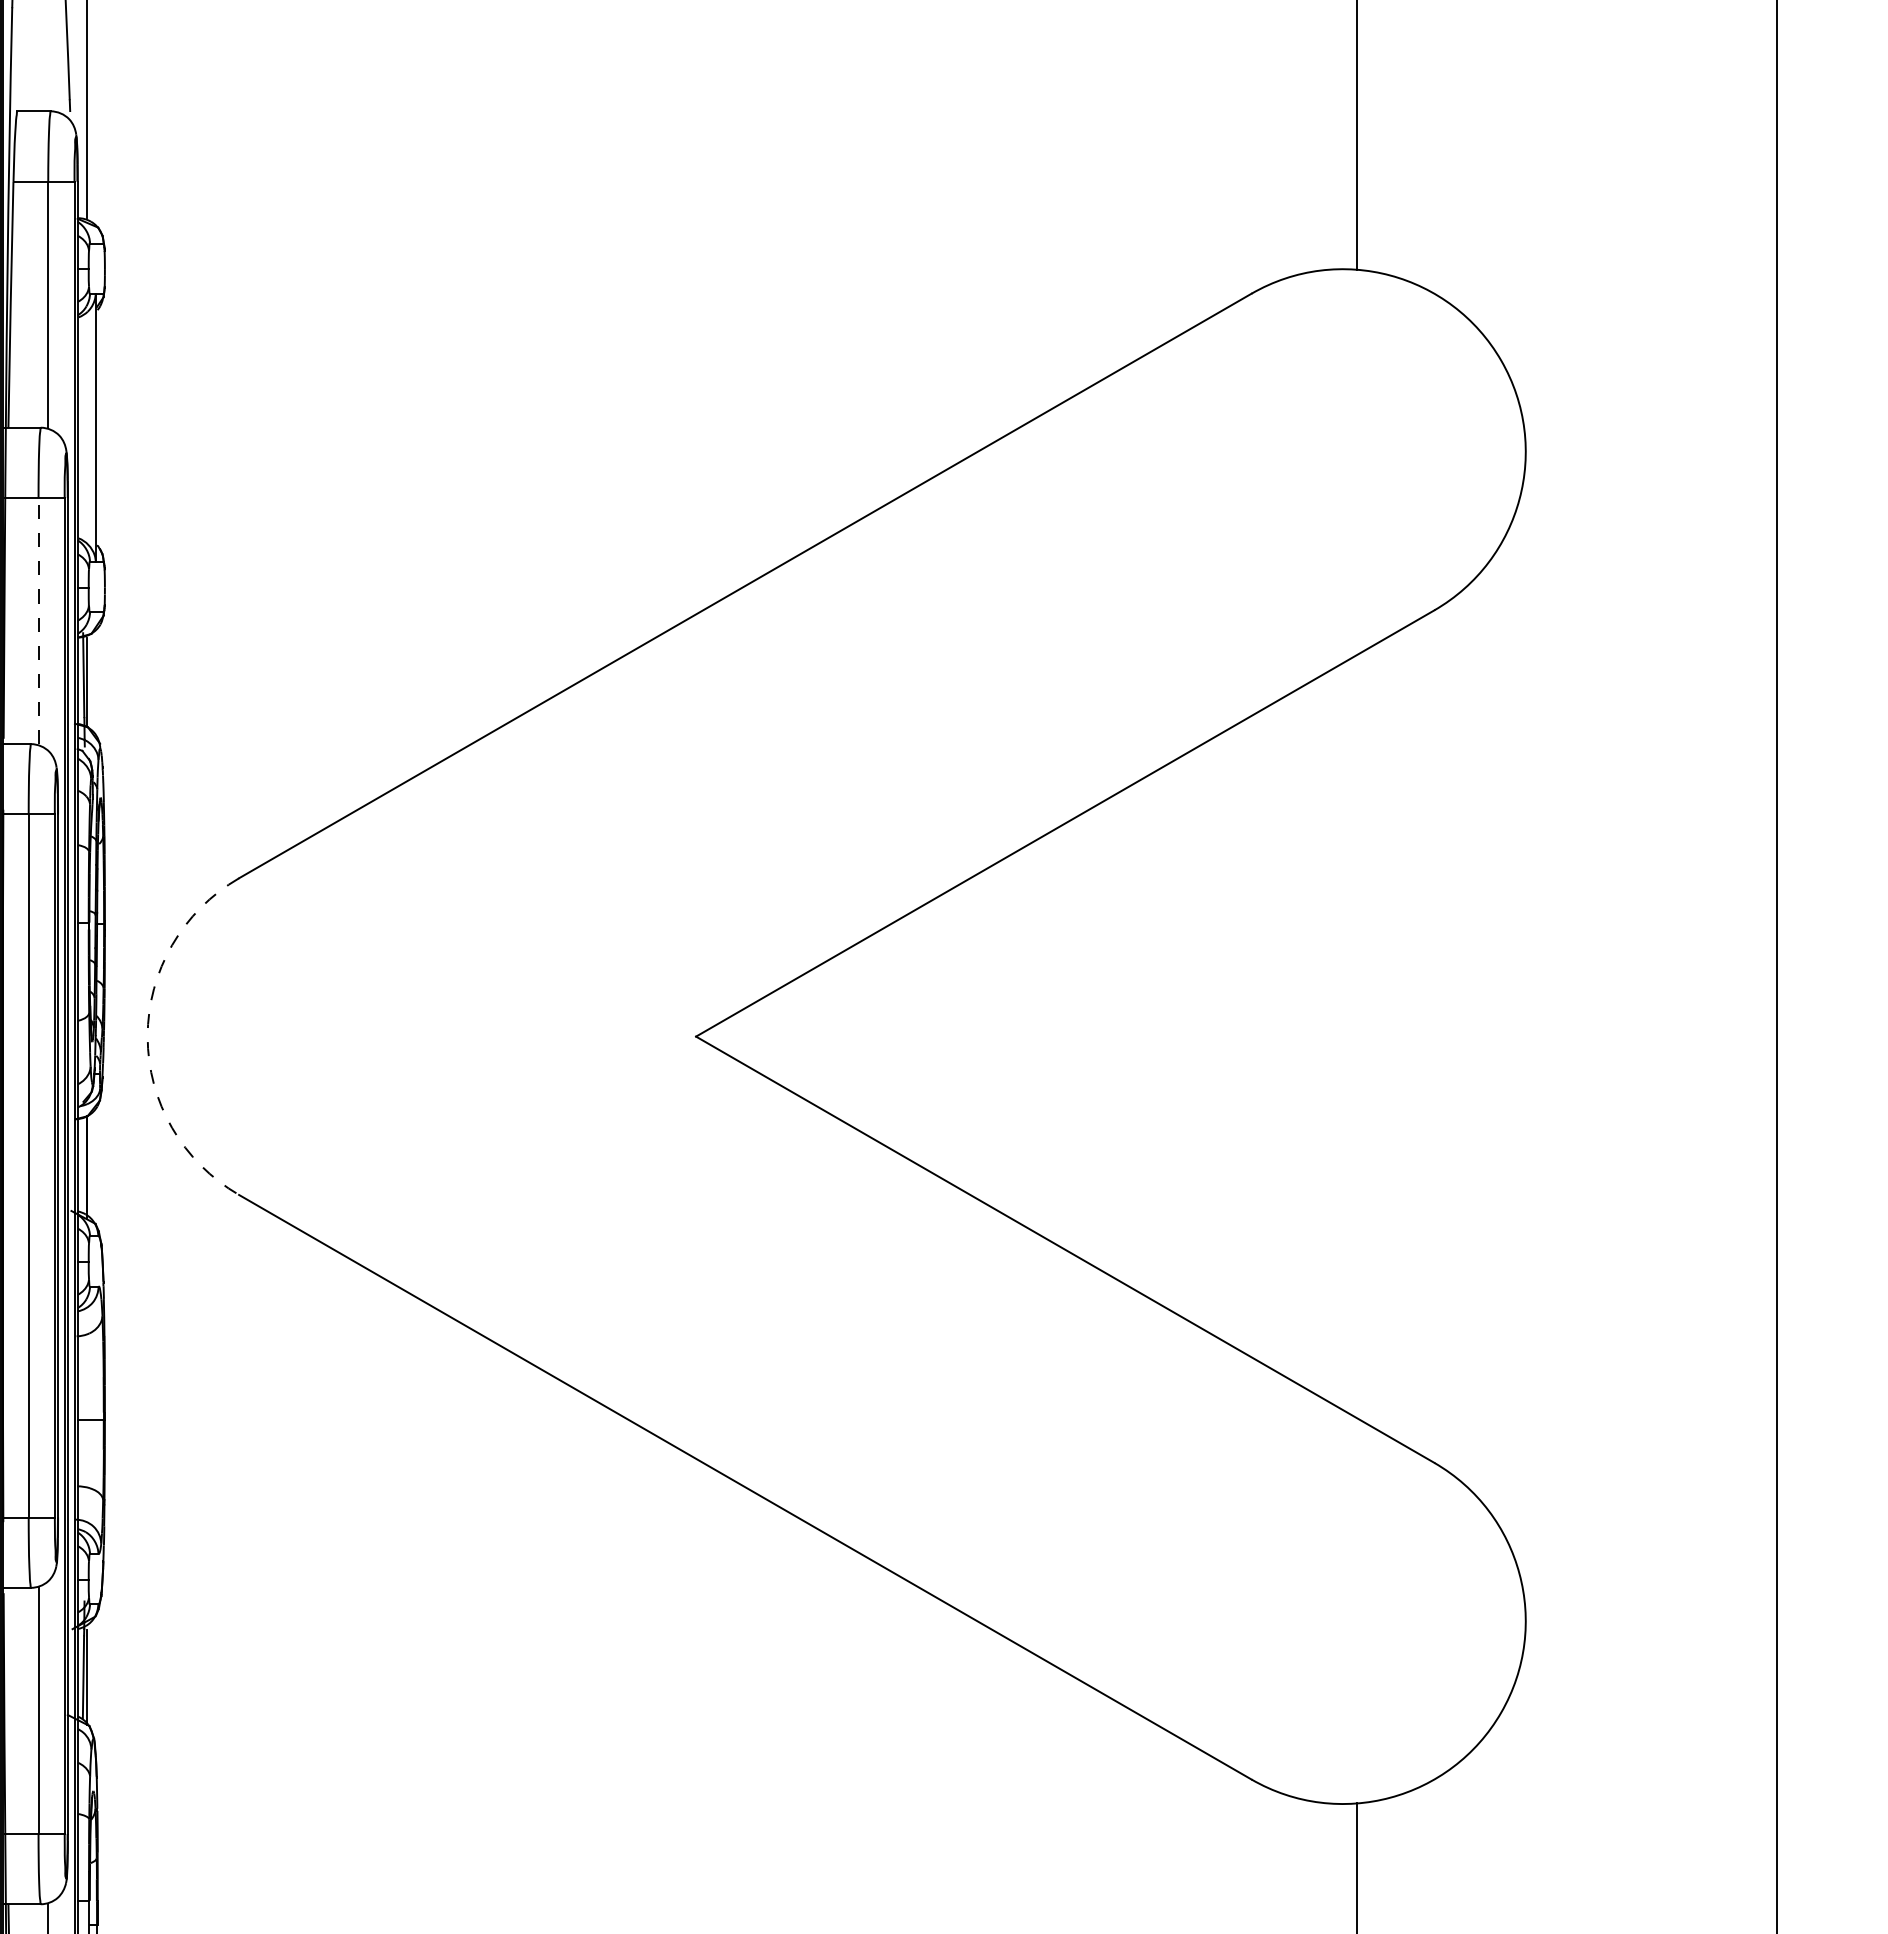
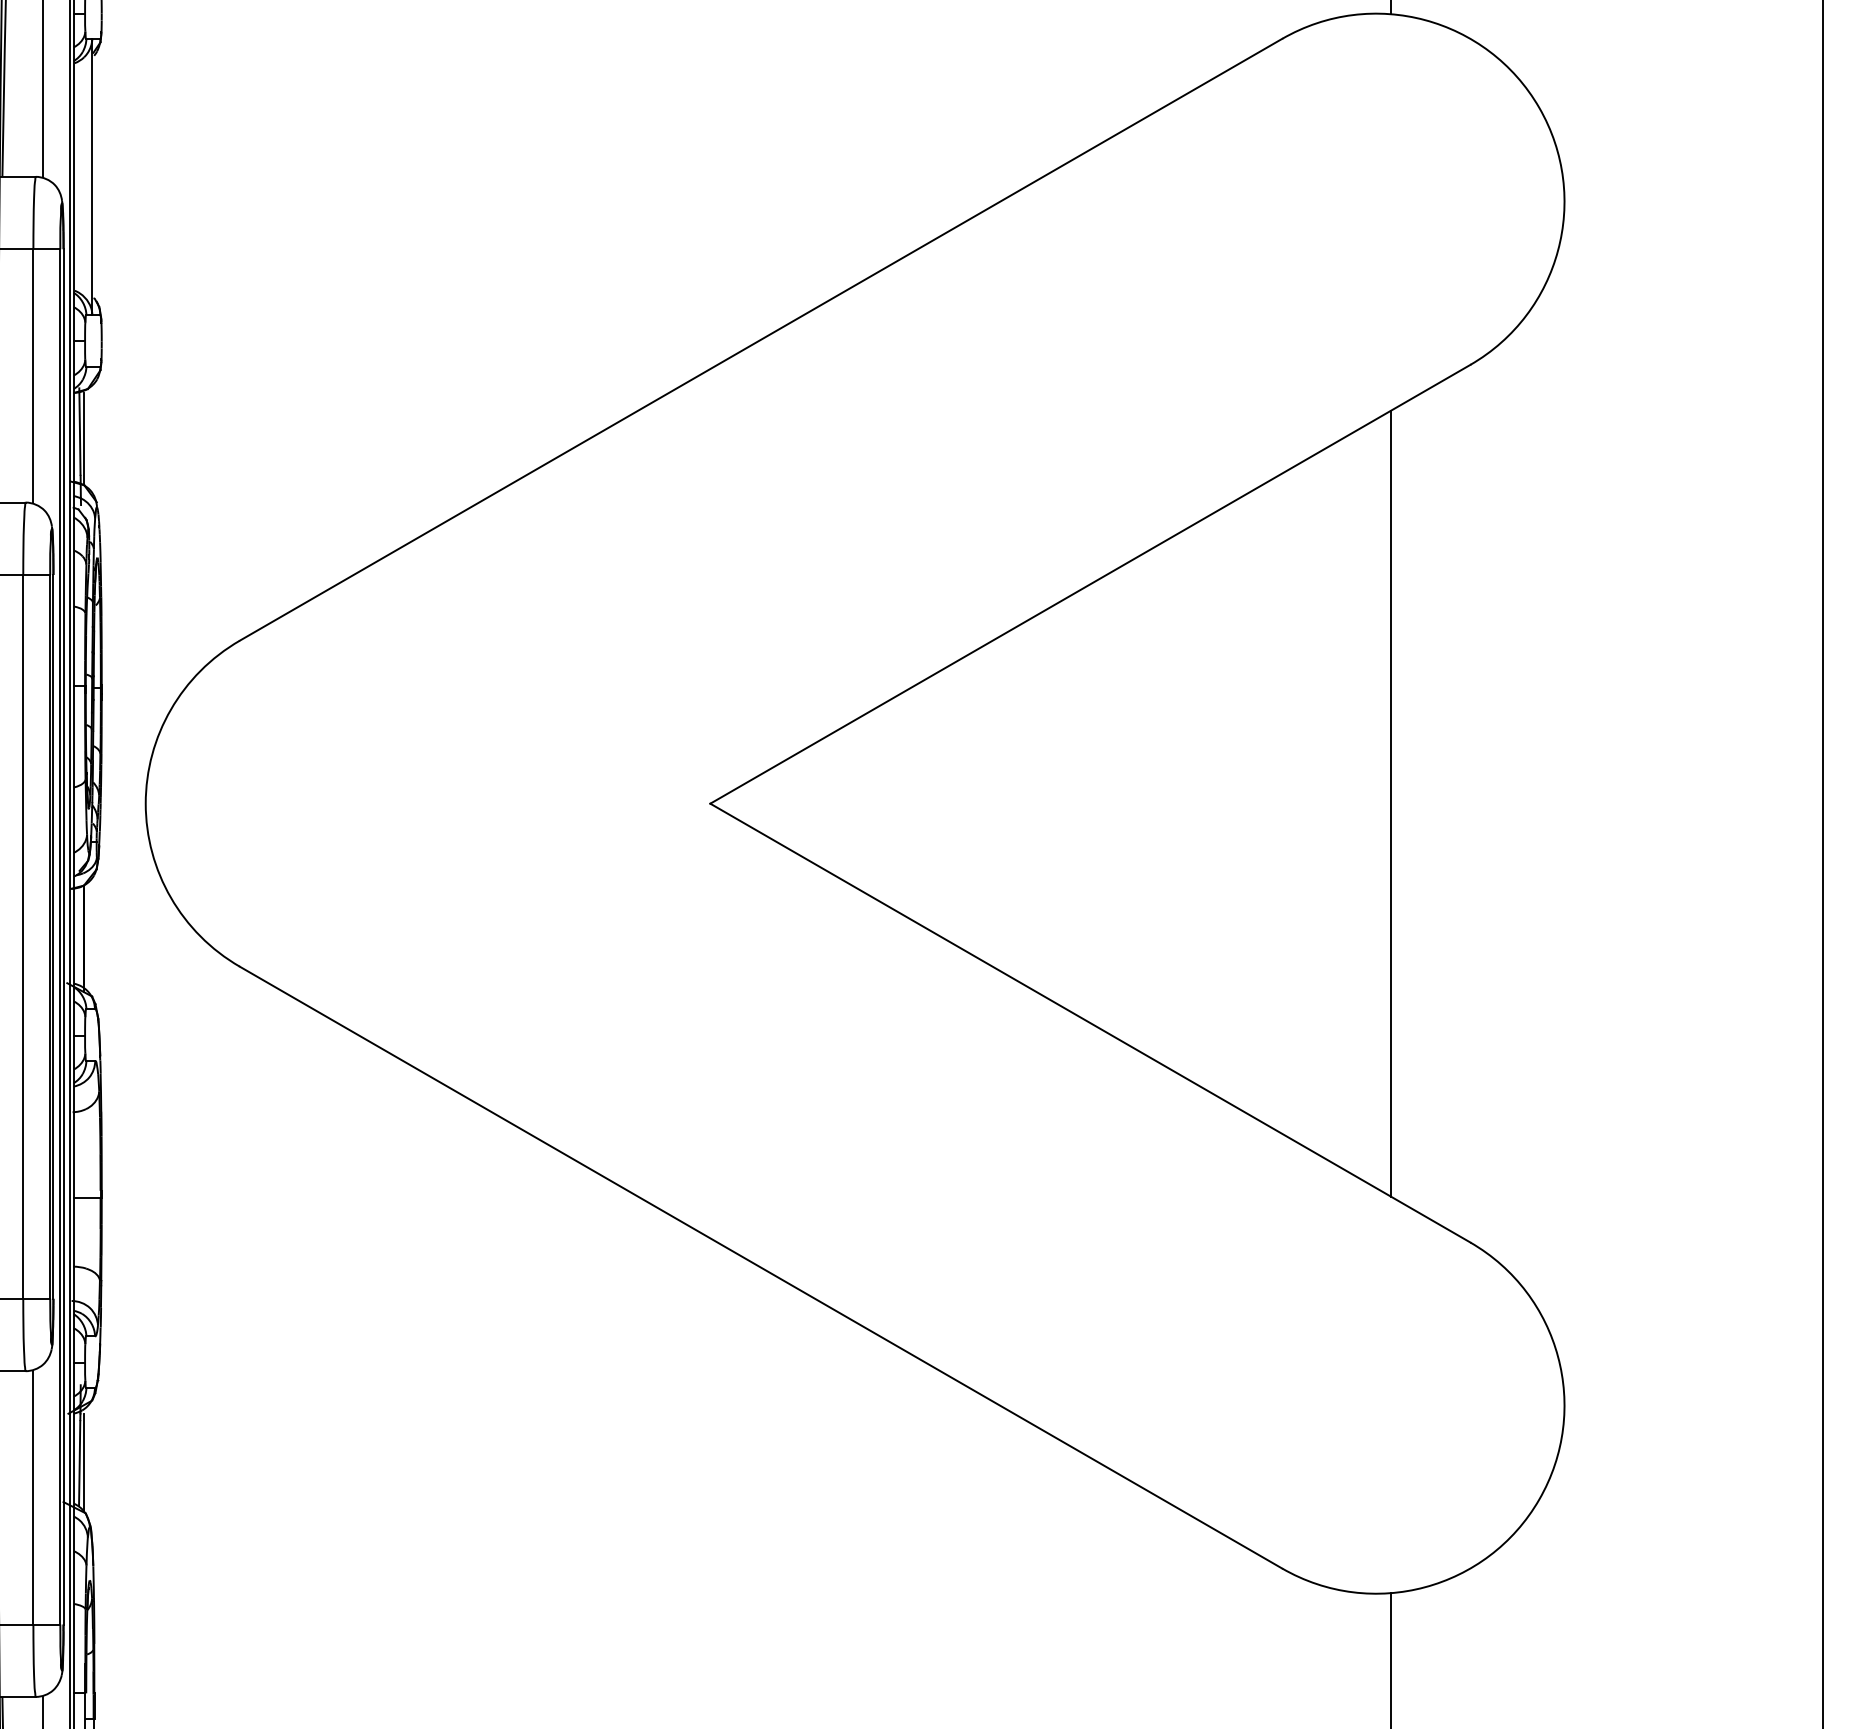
line: (38, 620) -> (33, 375), dashed -> solid
arc: (147, 1036) -> (145, 803), dashed -> solid
line: (1357, 1036) -> (1391, 803), added

